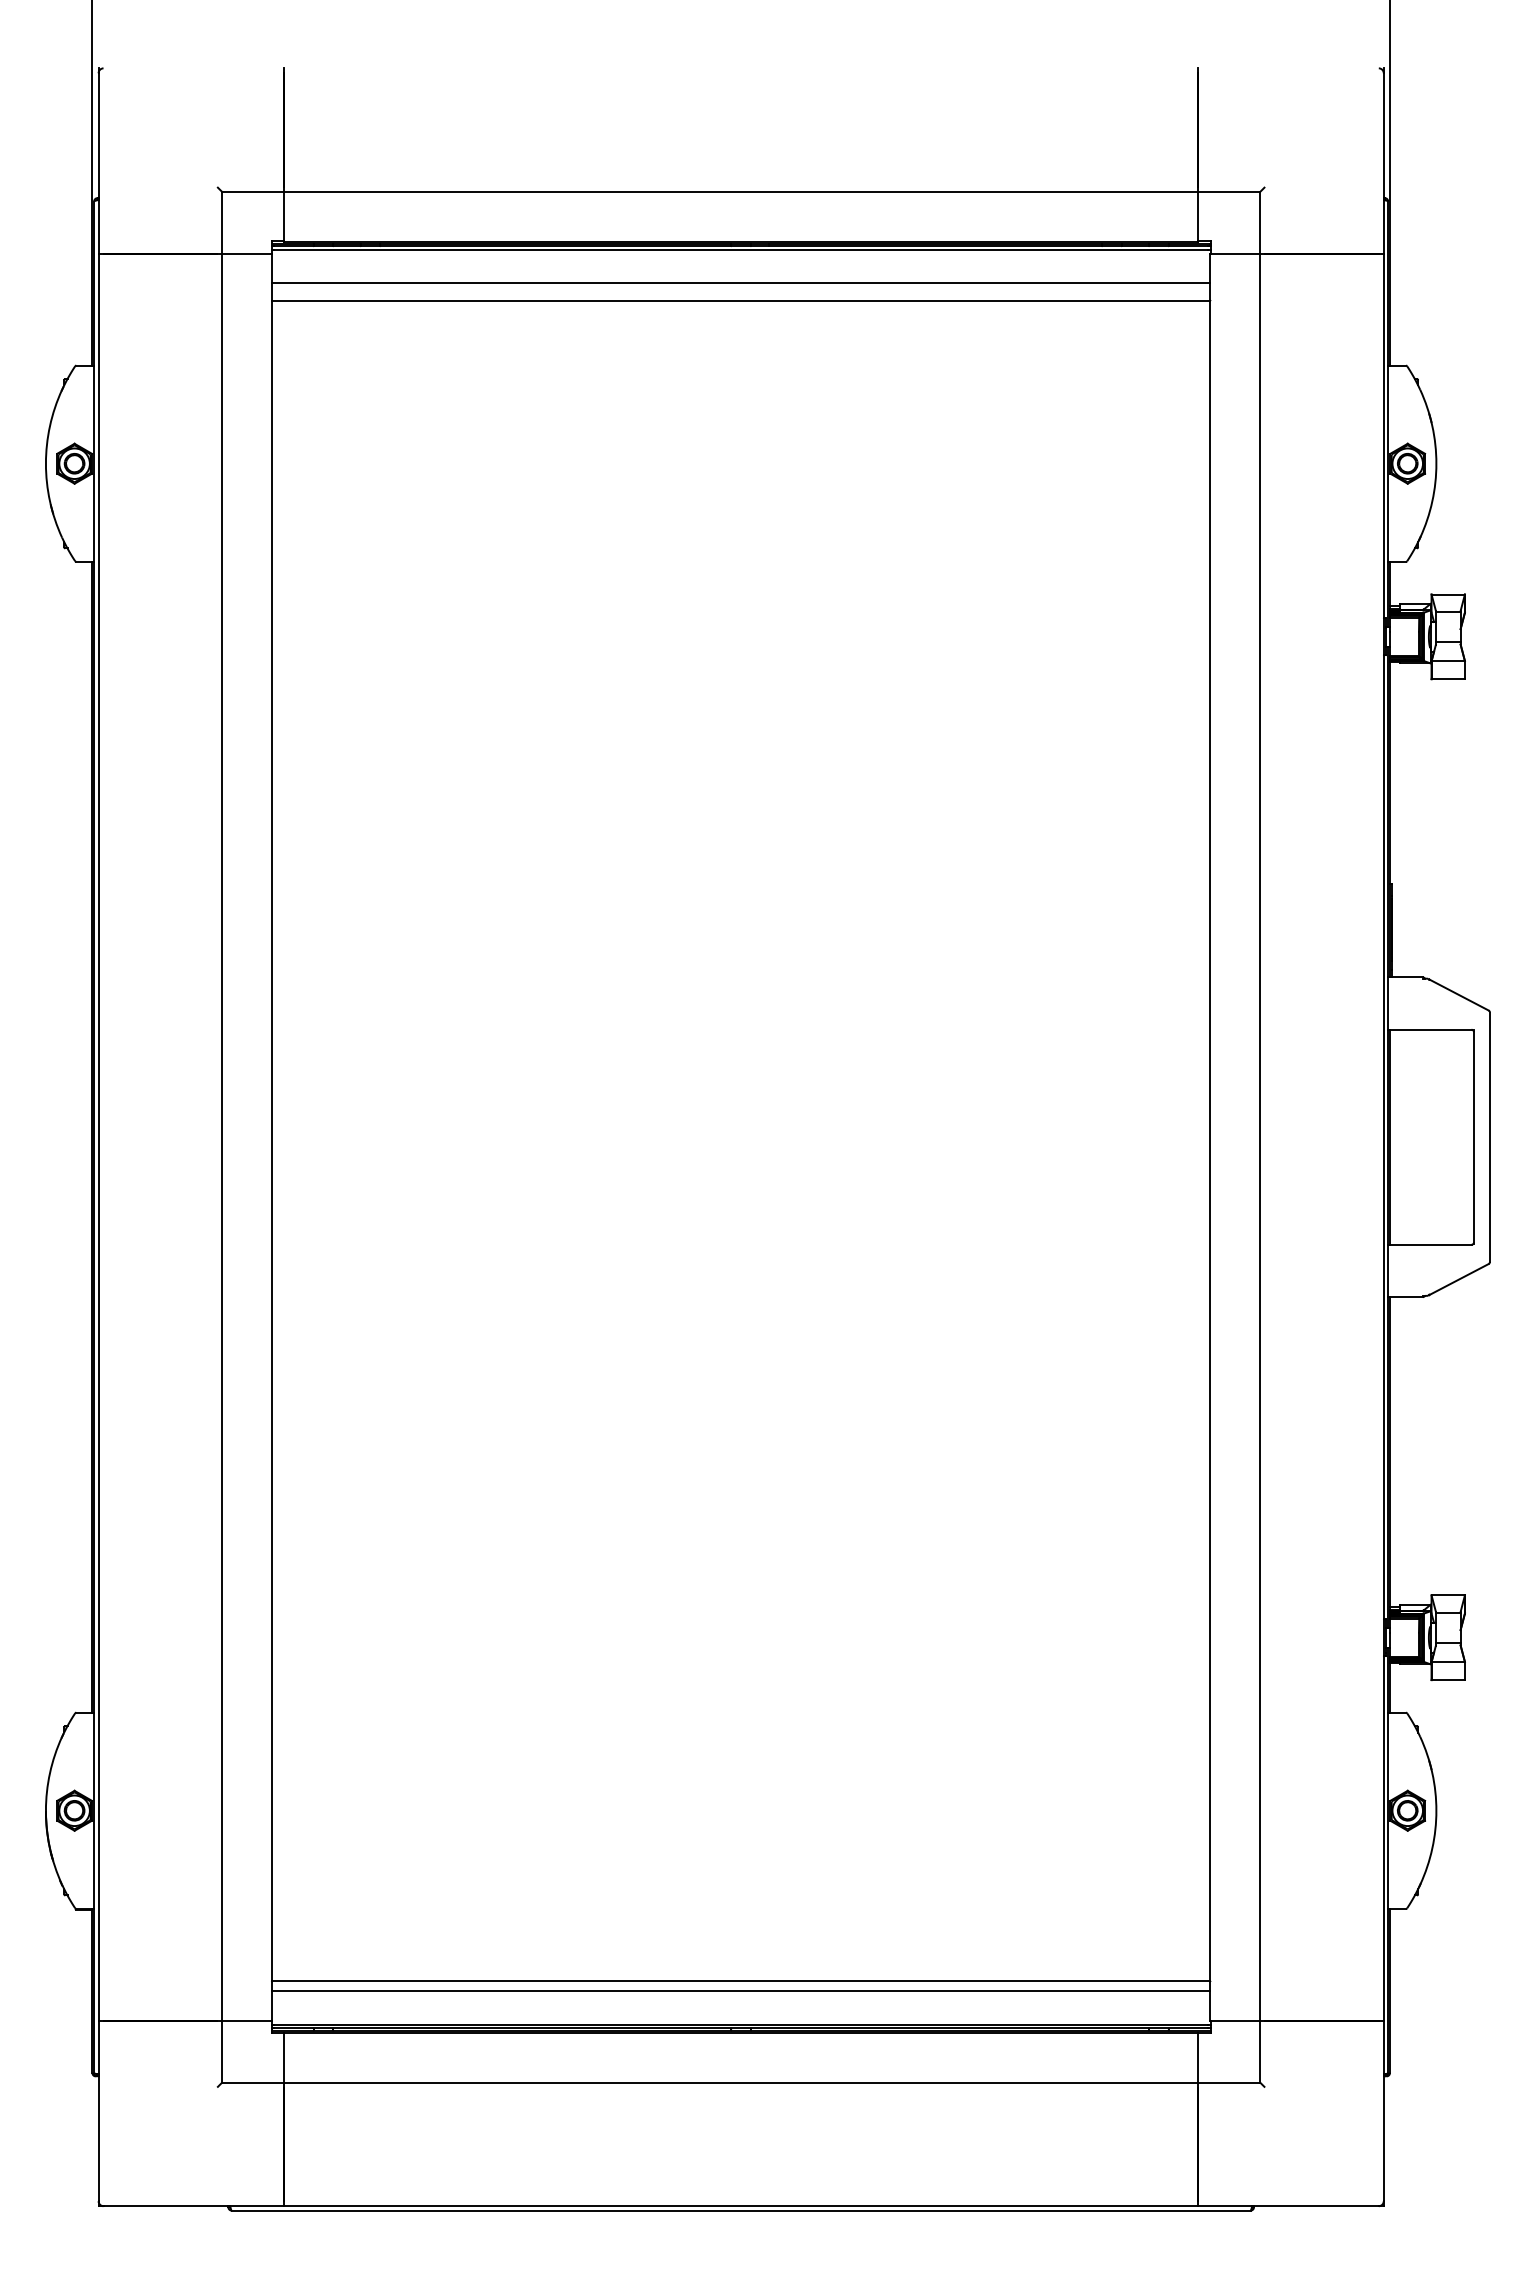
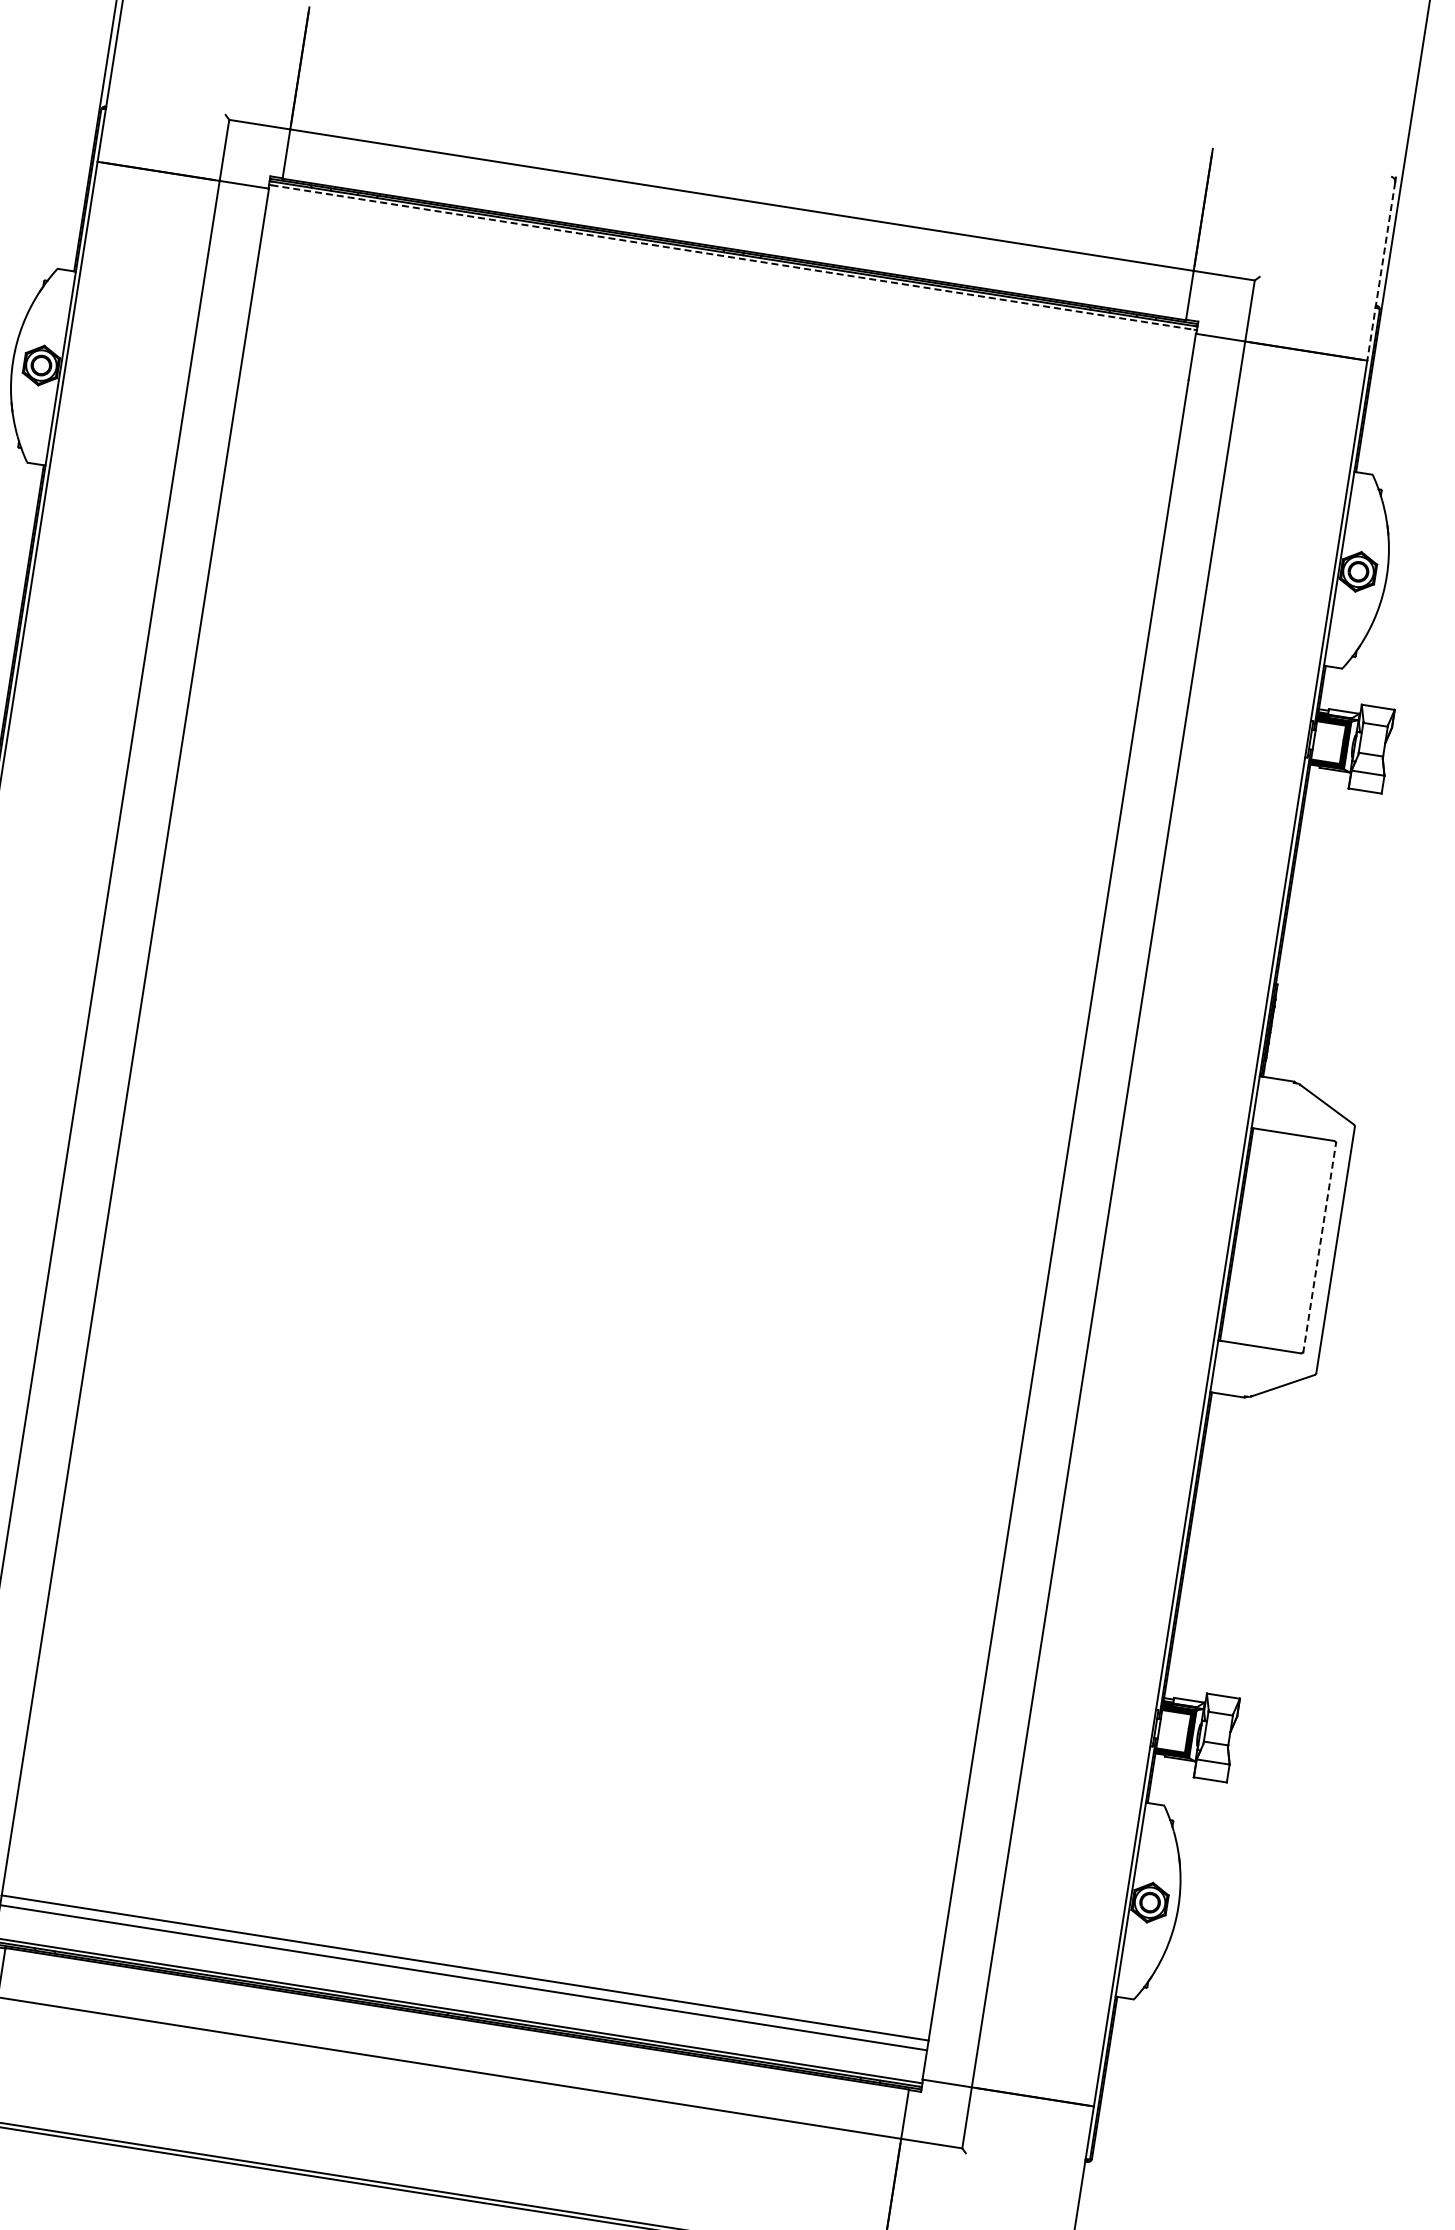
line: (1383, 164) -> (1380, 272), solid -> dashed
line: (741, 250) -> (733, 258), solid -> dashed
line: (741, 283) -> (728, 290), removed
line: (741, 300) -> (725, 307), removed
line: (1473, 1136) -> (1319, 1246), solid -> dashed

